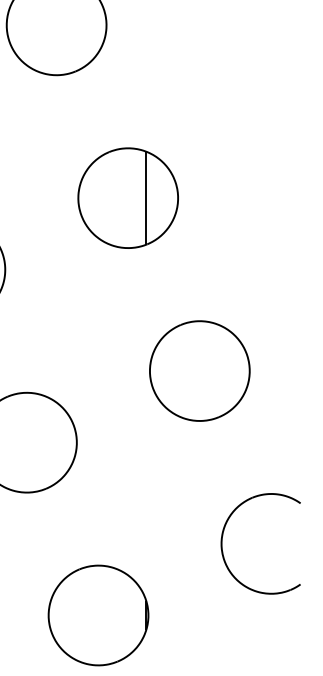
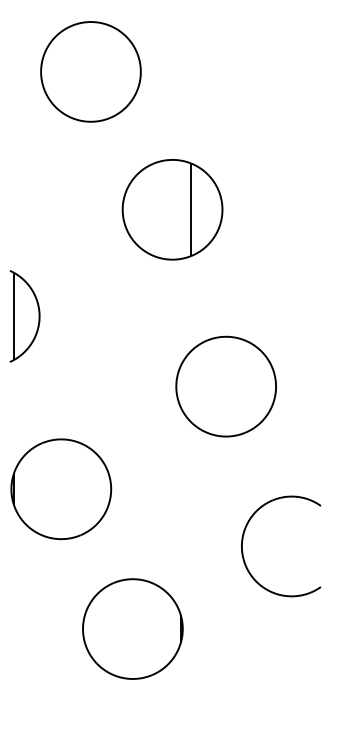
part: (128, 197) -> (172, 209), moved
part: (199, 370) -> (225, 386), moved
part: (223, 537) -> (243, 540), moved
part: (98, 614) -> (132, 628), moved

